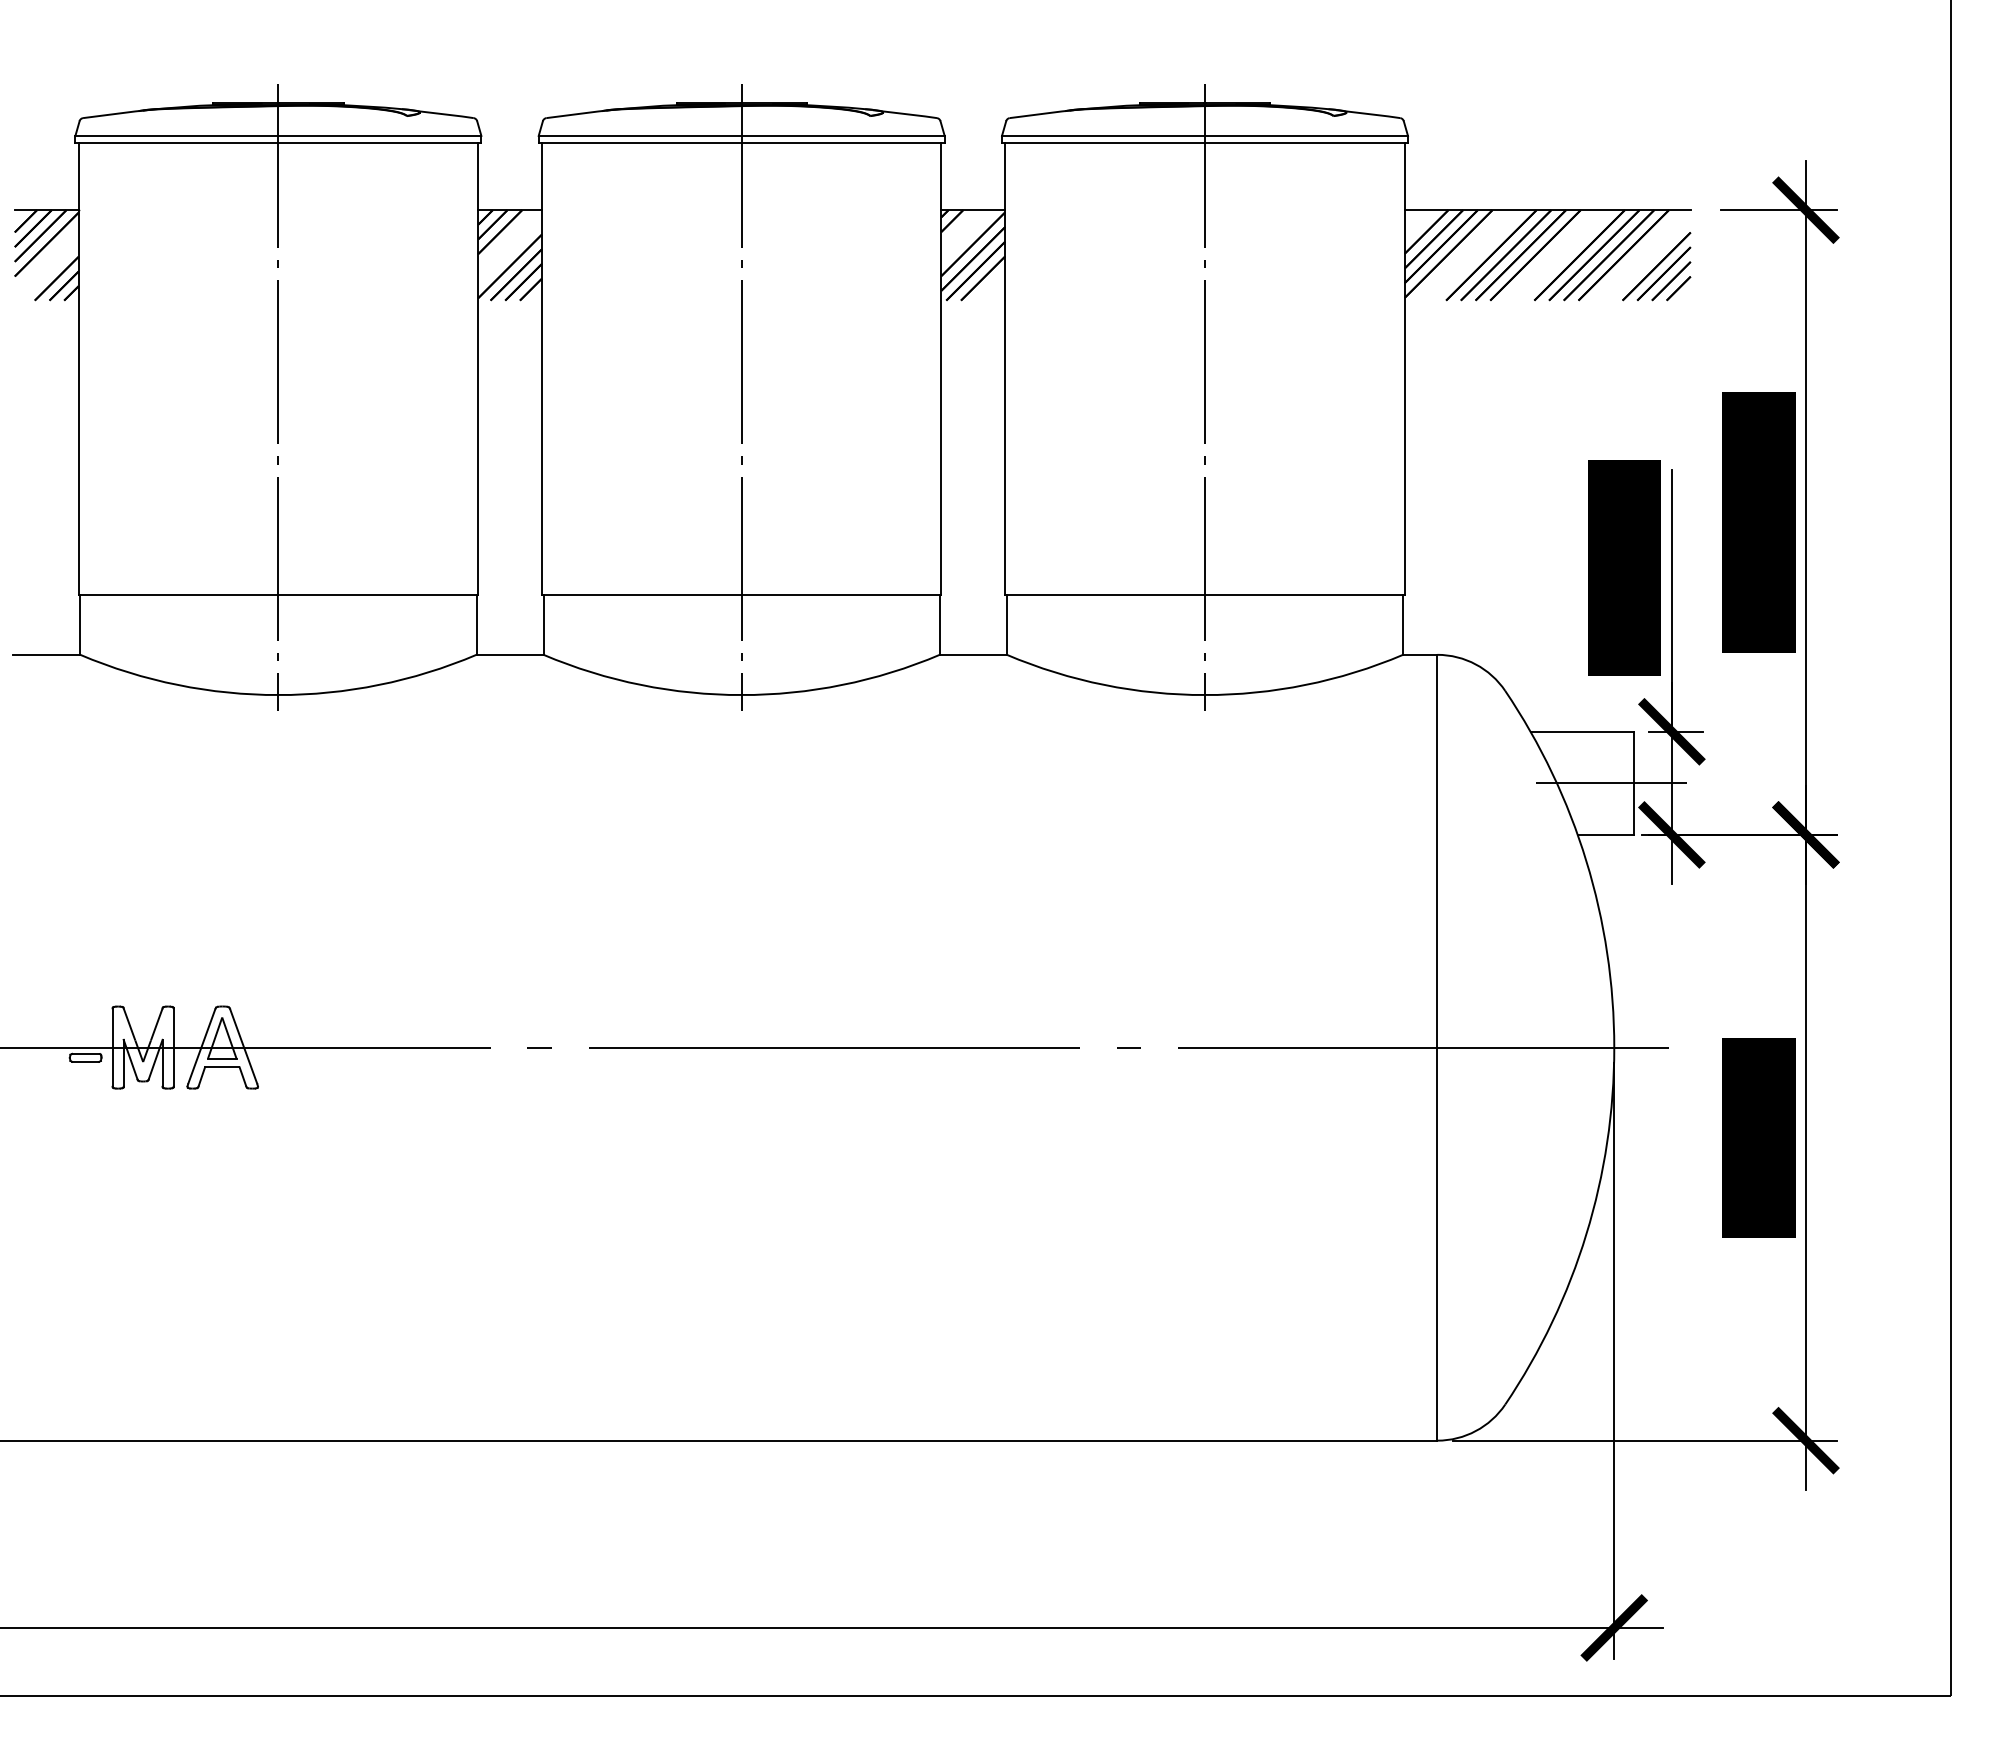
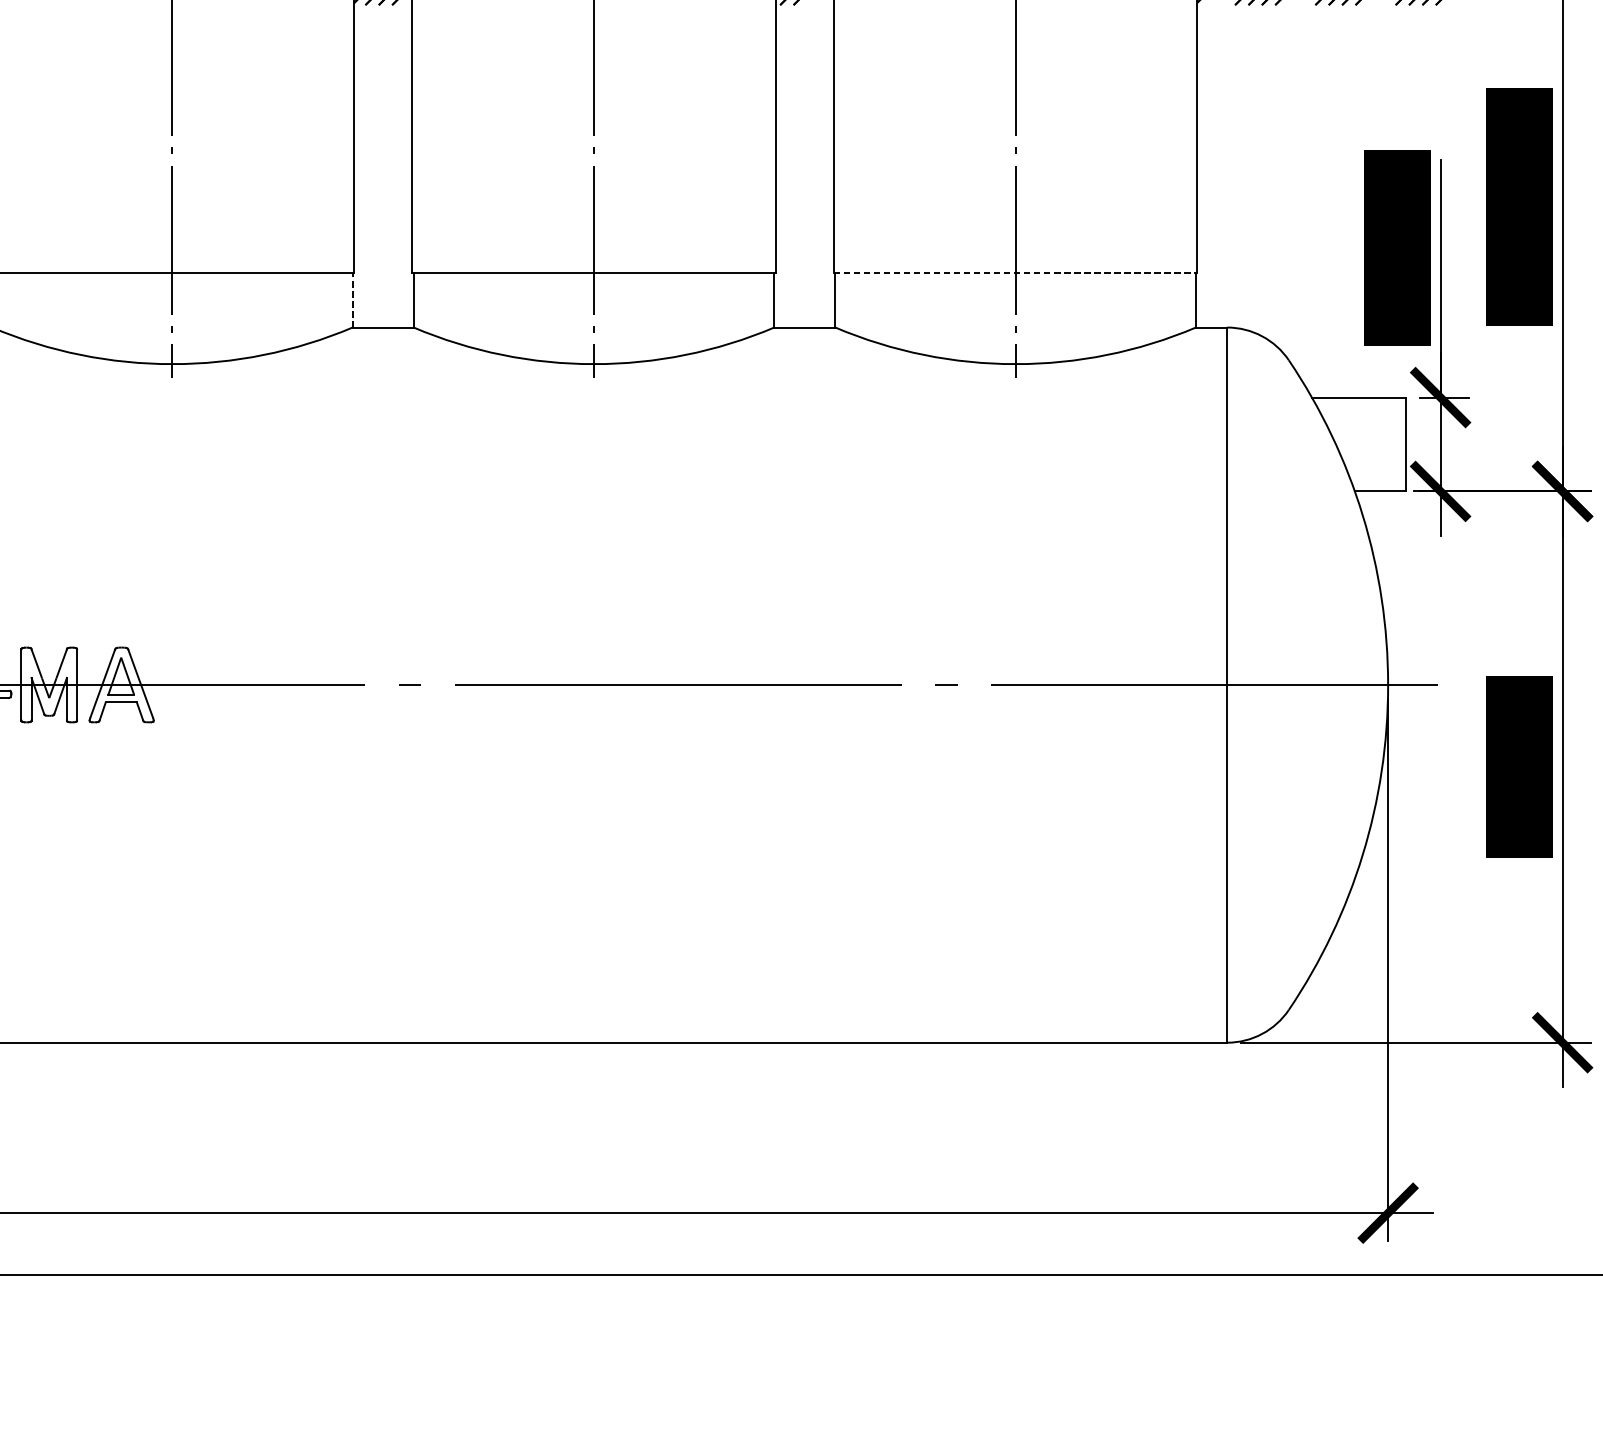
line: (1205, 594) -> (1016, 272), solid -> dashed
line: (476, 624) -> (352, 299), solid -> dashed
line: (1611, 783) -> (1385, 444), removed

